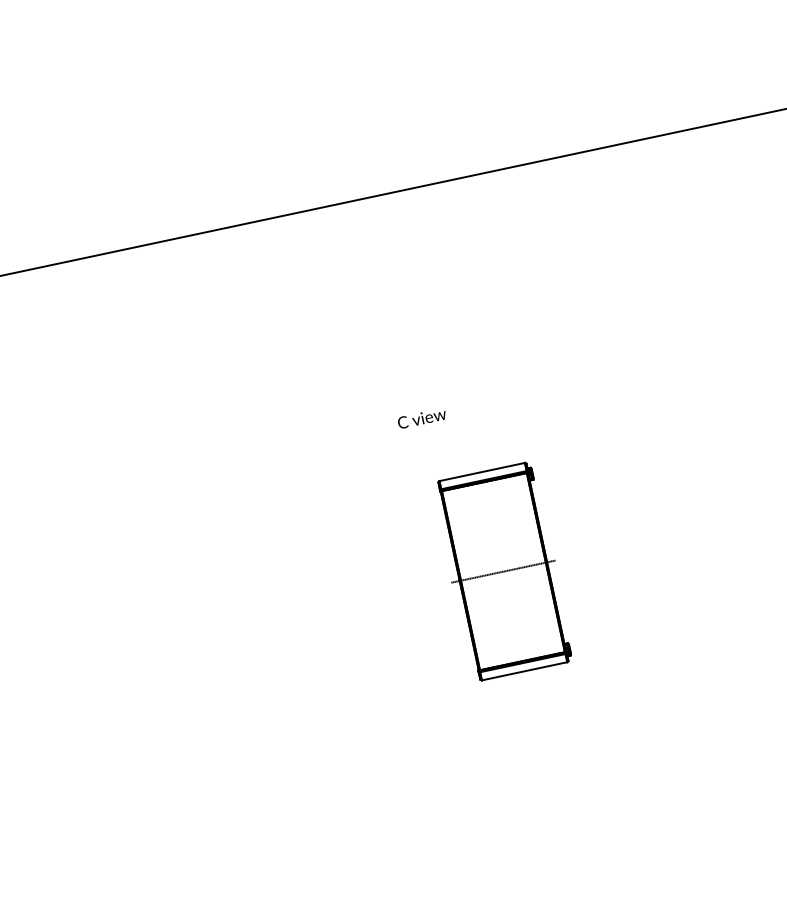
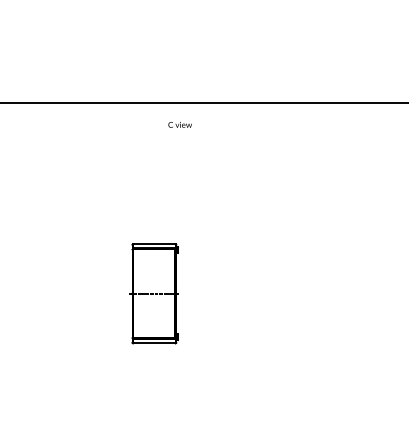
text: (420, 417) -> (179, 124), moved
part: (501, 571) -> (153, 293), moved

